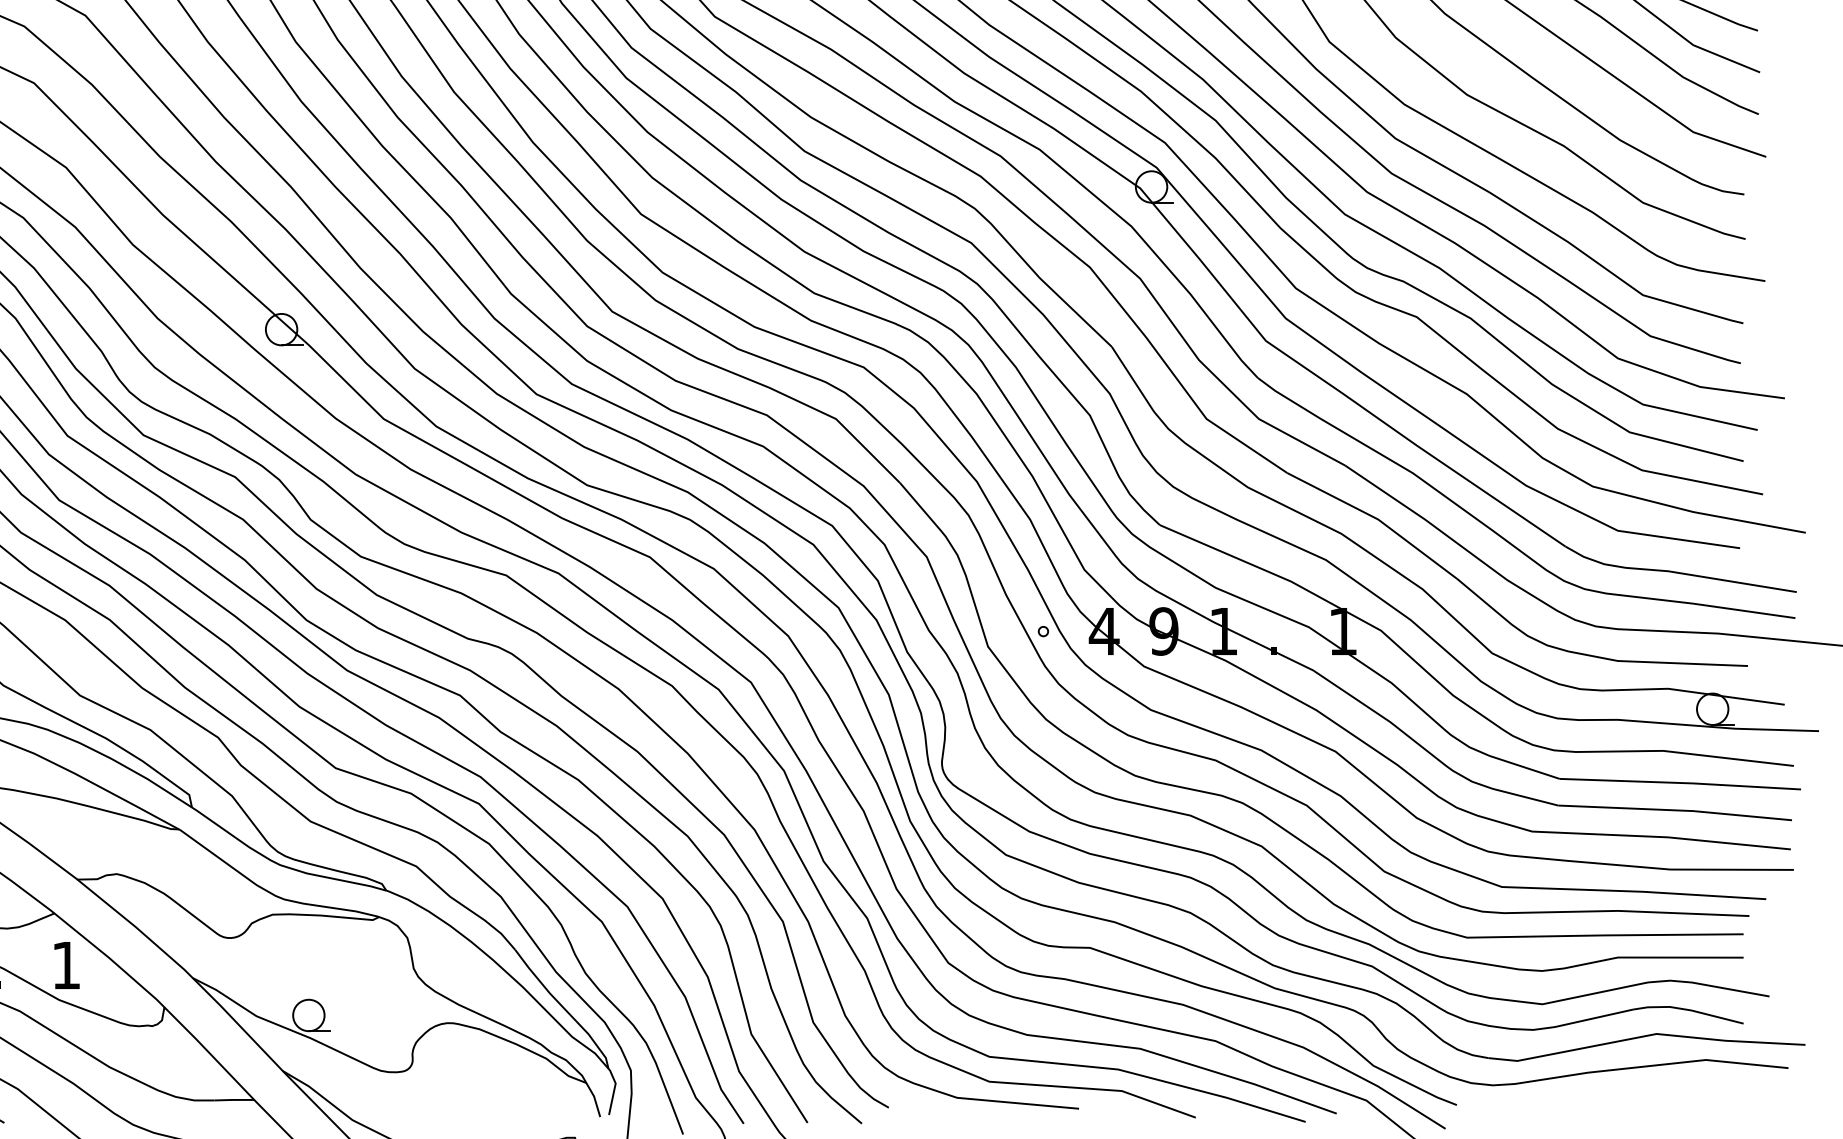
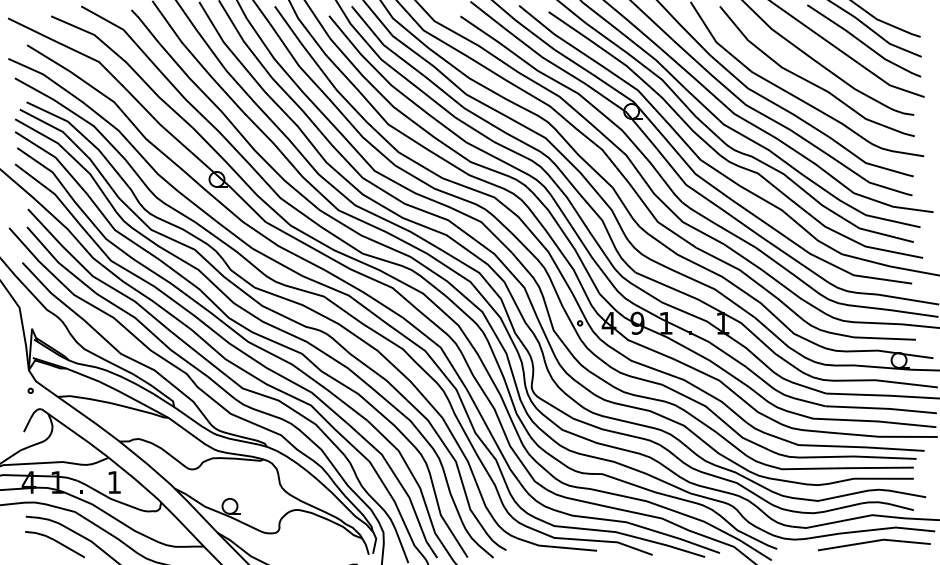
line: (1661, 1091) -> (874, 542), added

